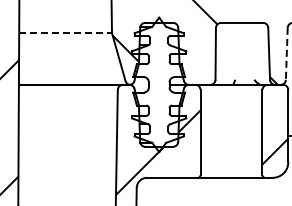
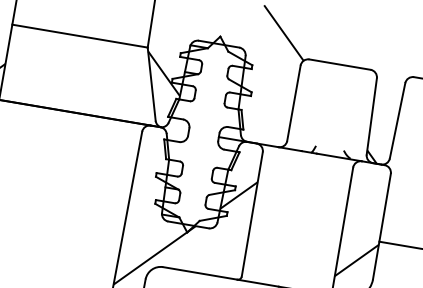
line: (66, 33) -> (81, 36), dashed -> solid
line: (286, 54) -> (396, 121), dashed -> solid

